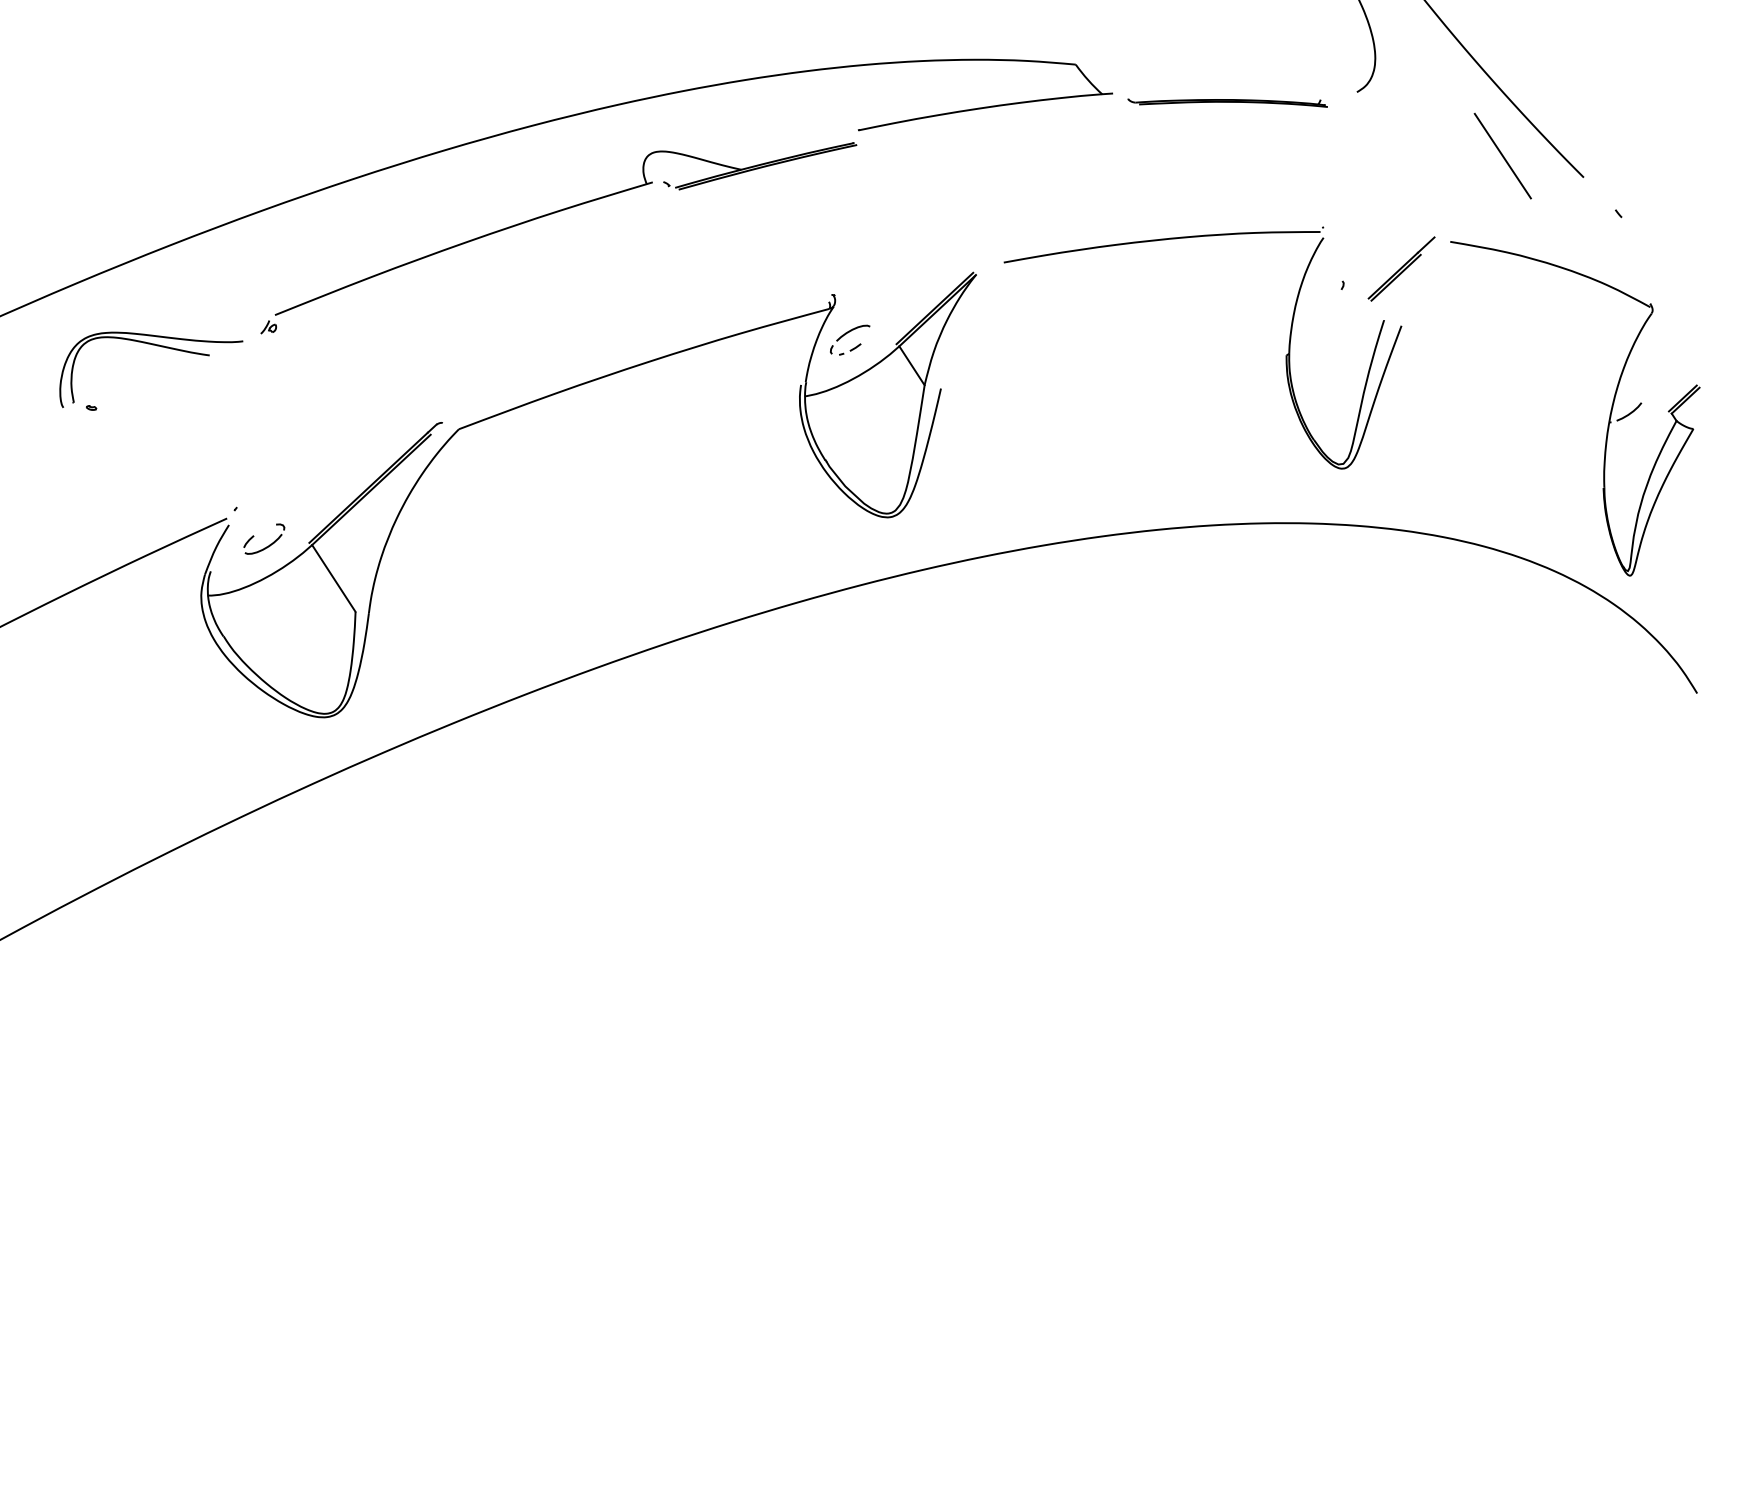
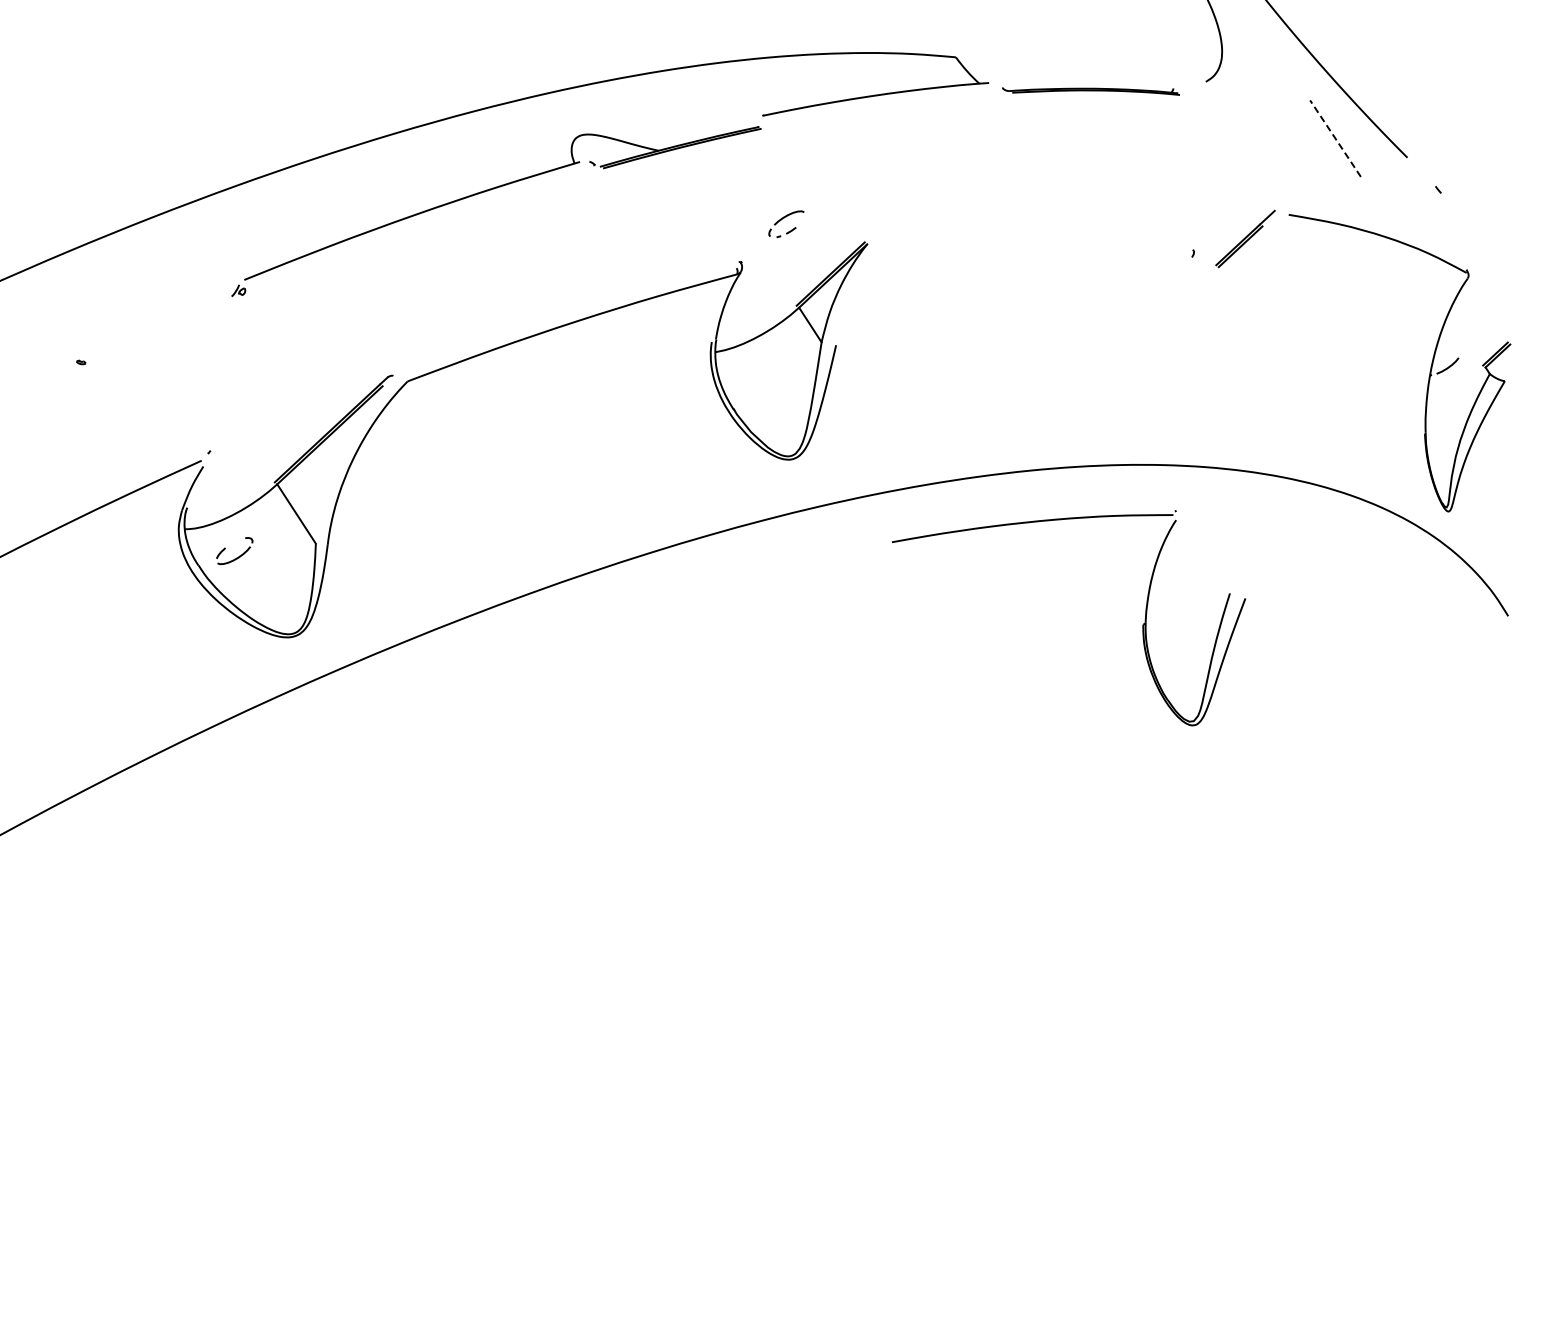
line: (1502, 155) -> (1335, 138), solid -> dashed
part: (847, 333) -> (784, 218), moved
part: (154, 346) -> (137, 307), removed
part: (1285, 355) -> (1142, 624), moved
part: (266, 546) -> (236, 557), moved

